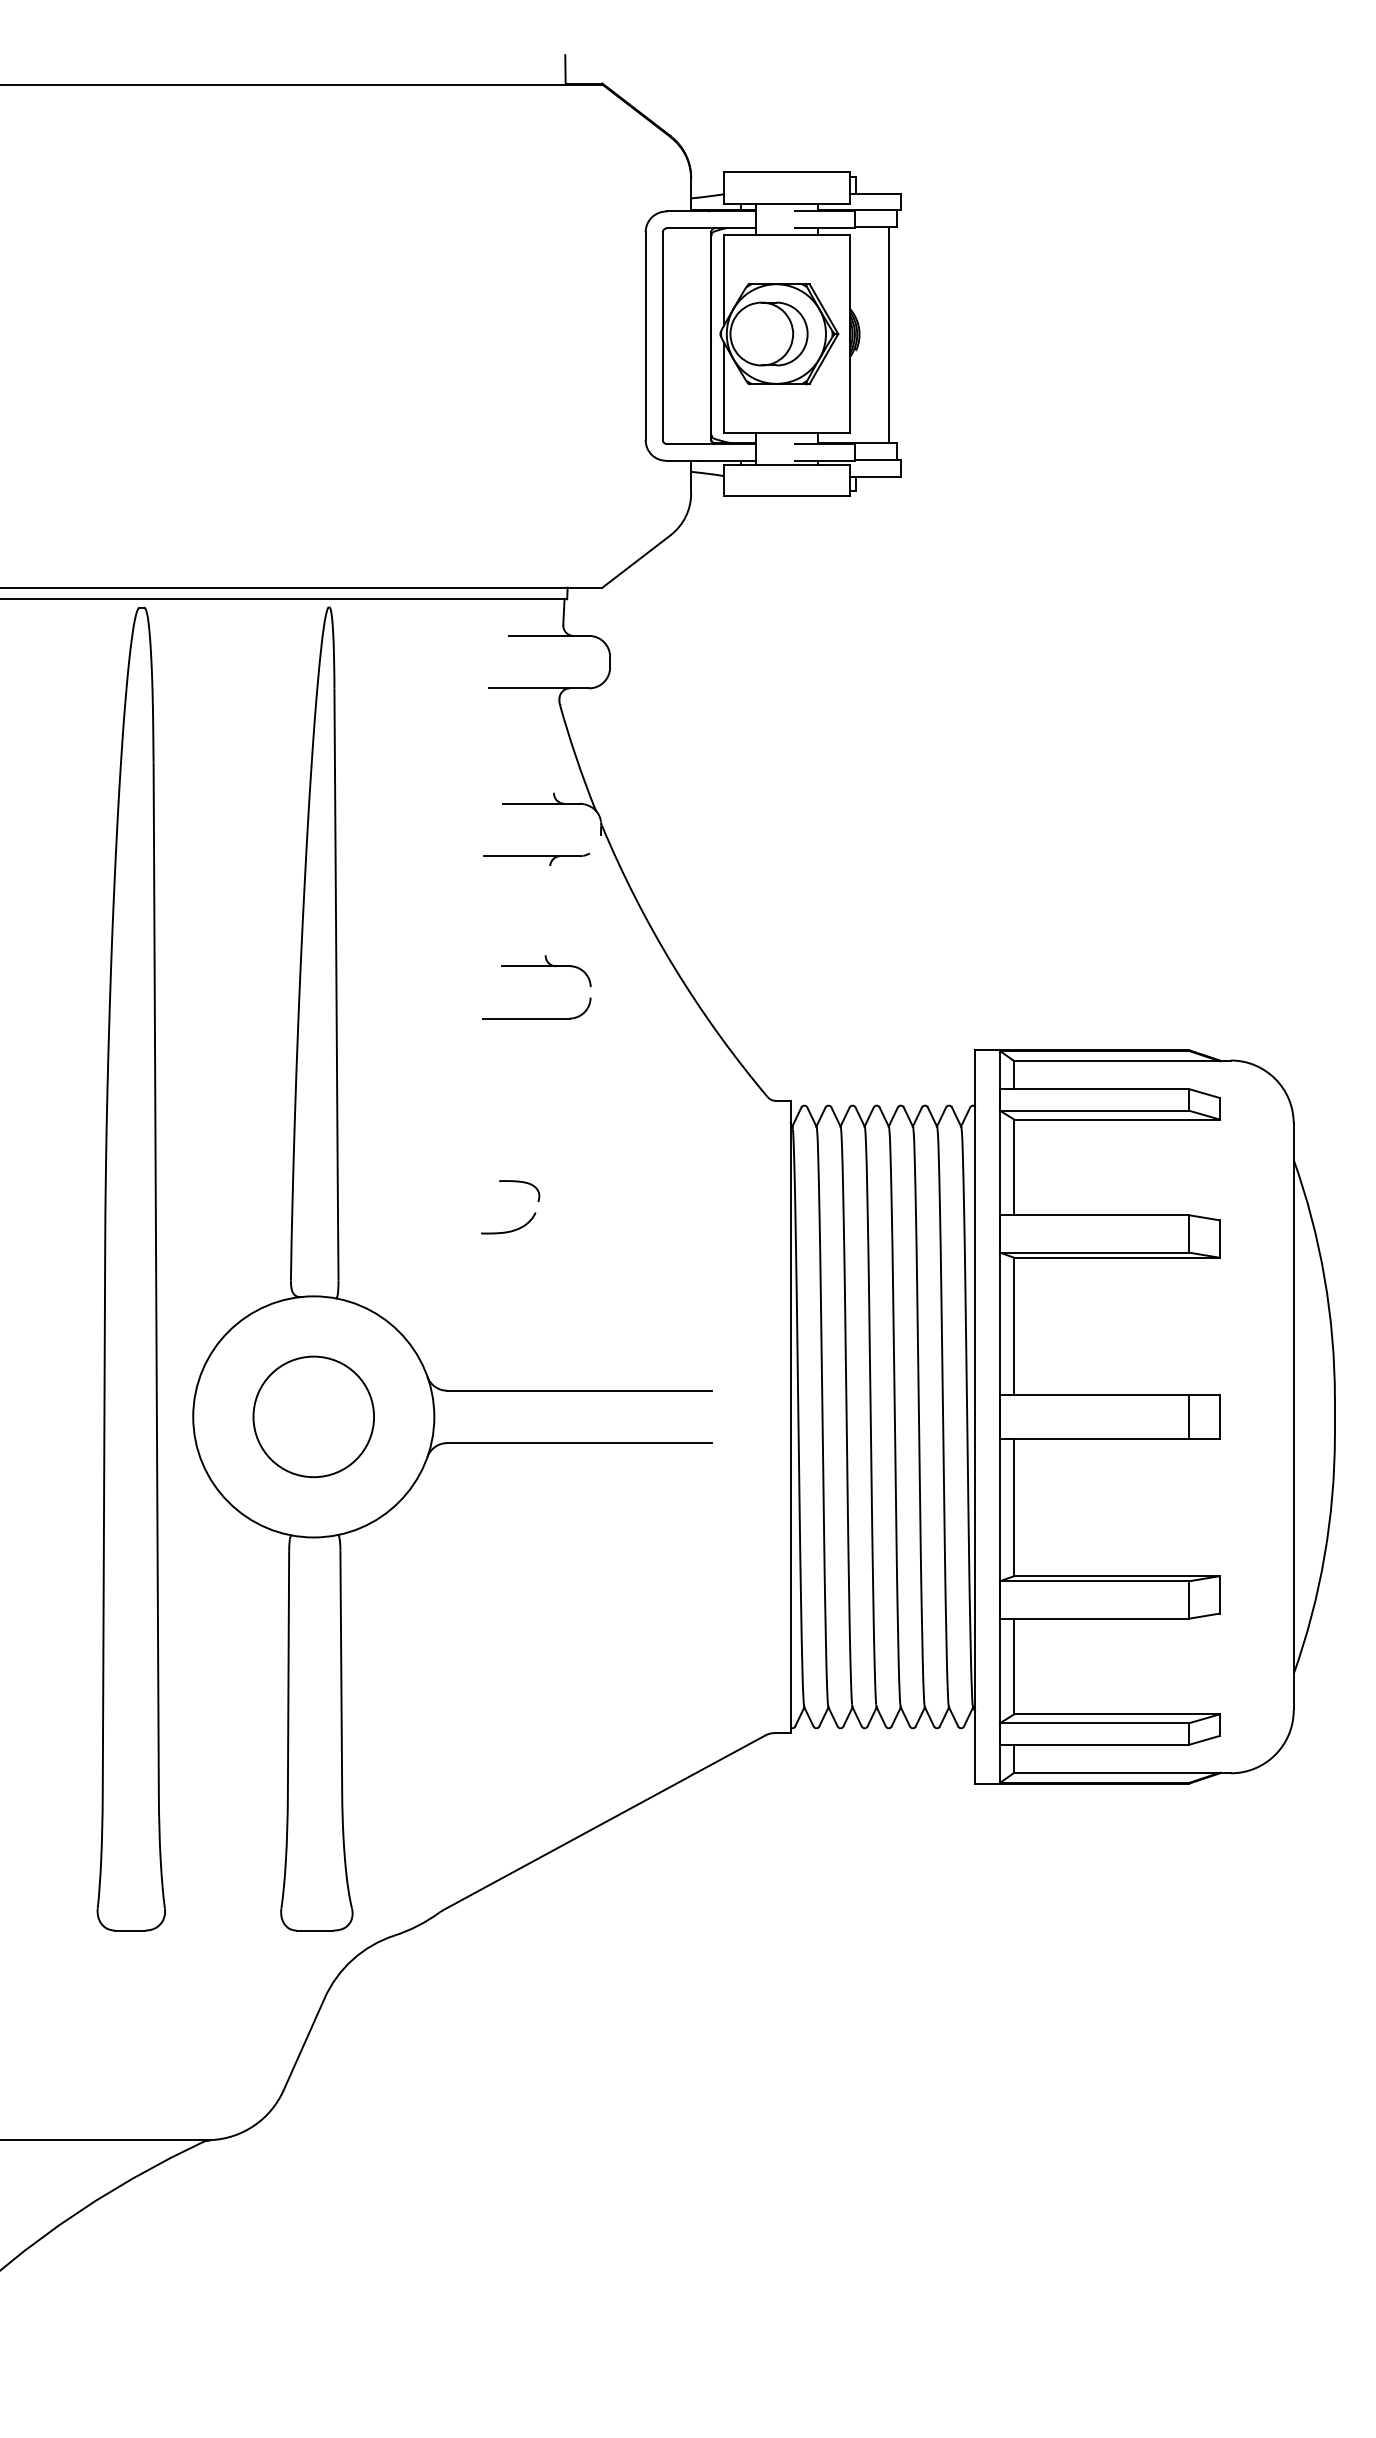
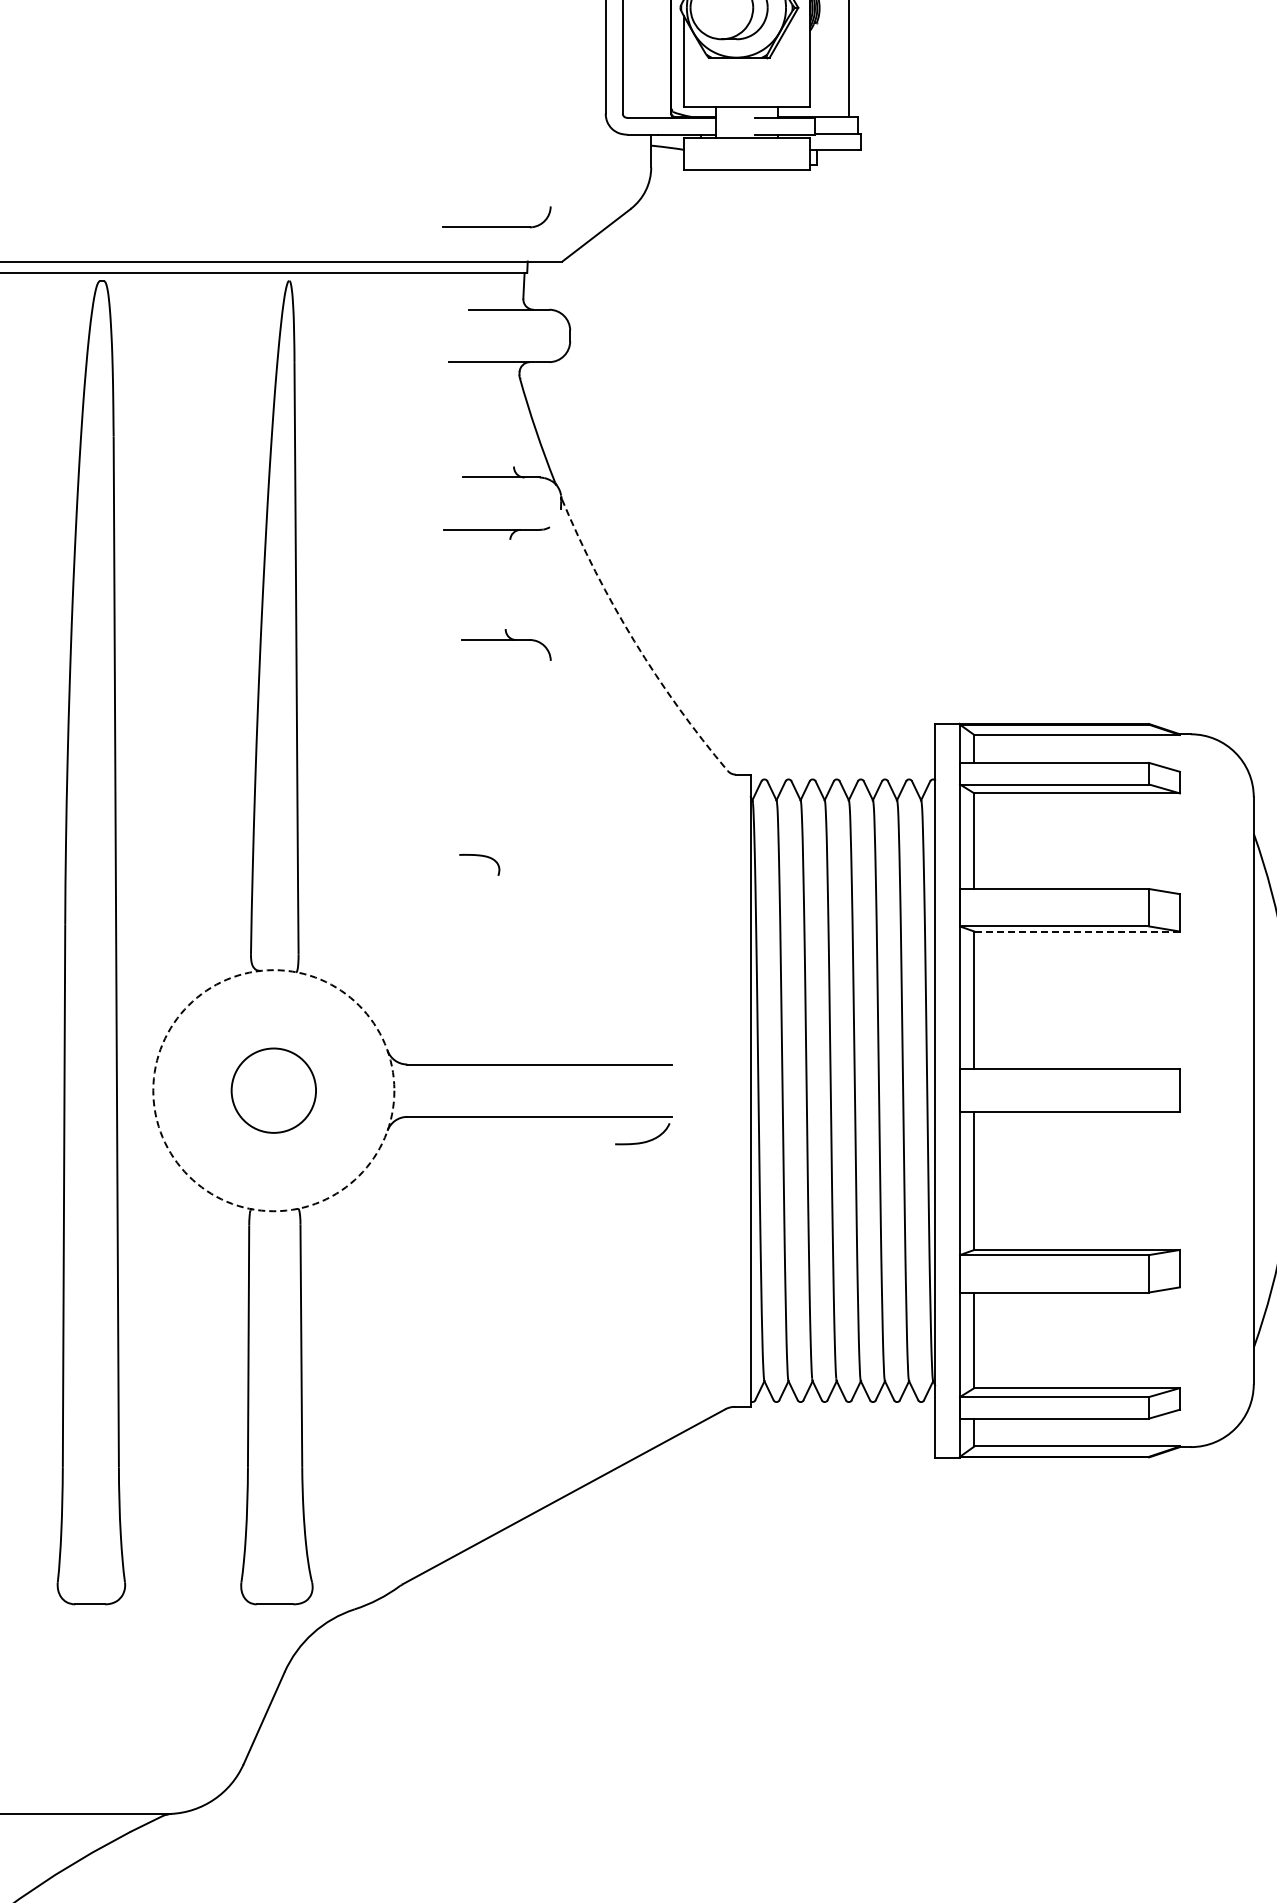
arc: (674, 967) -> (634, 641), solid -> dashed
part: (536, 1018) -> (496, 227), moved
curve: (509, 1230) -> (643, 1141), moved
line: (1117, 1257) -> (1077, 931), solid -> dashed
circle: (313, 1416) -> (273, 1090), size x0.7
circle: (313, 1416) -> (273, 1090), solid -> dashed
line: (1189, 1416) -> (1149, 1090), removed

